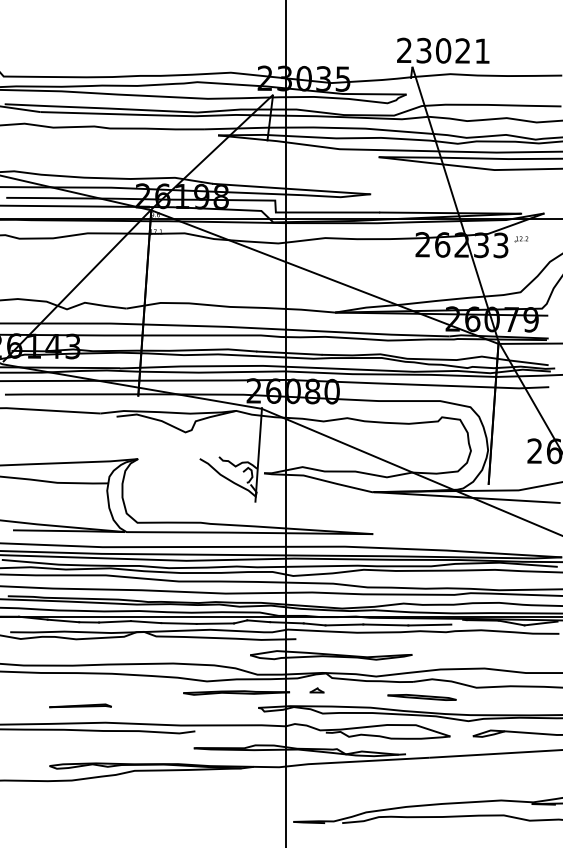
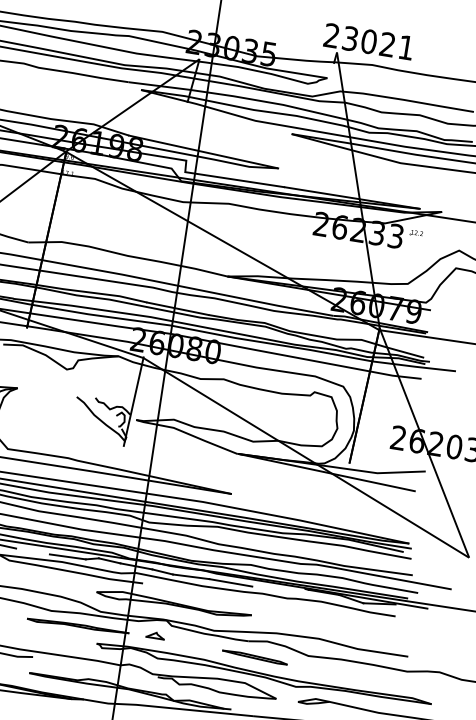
line: (178, 623) -> (32, 551), removed
line: (429, 624) -> (272, 588), removed
part: (316, 690) -> (154, 635), size x1.4

